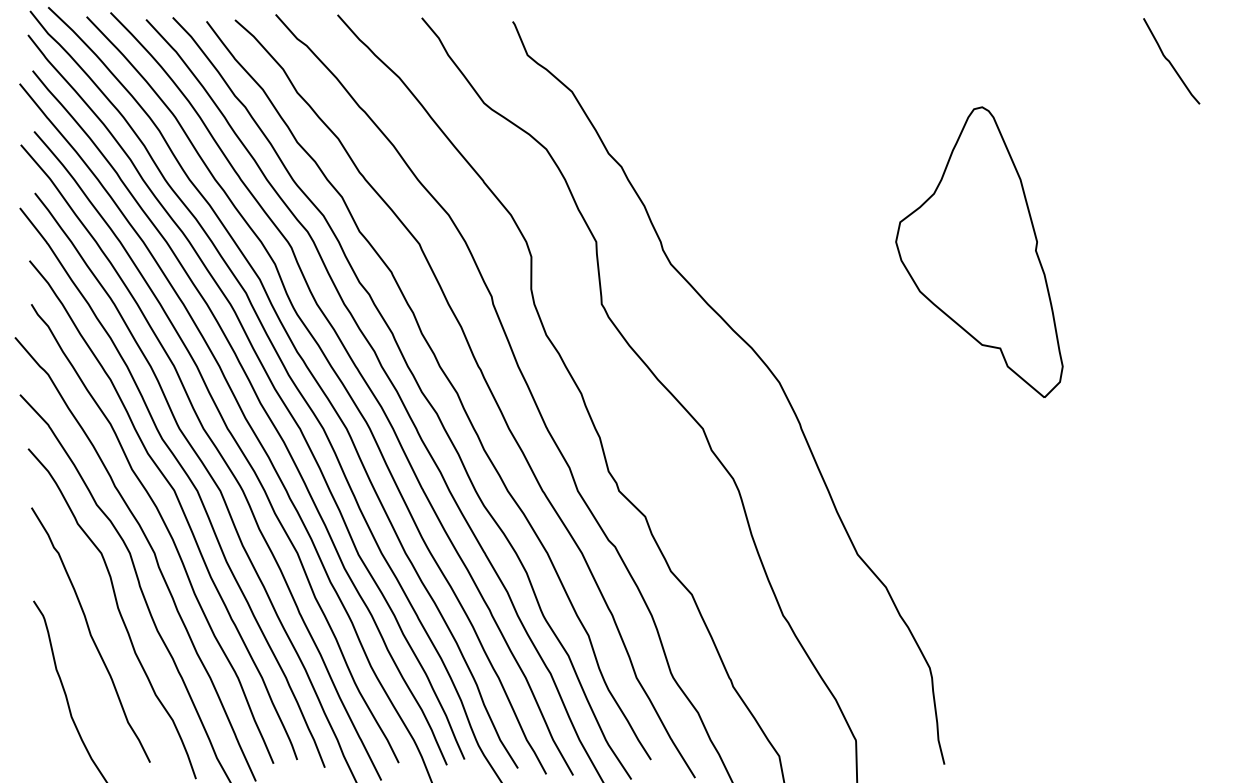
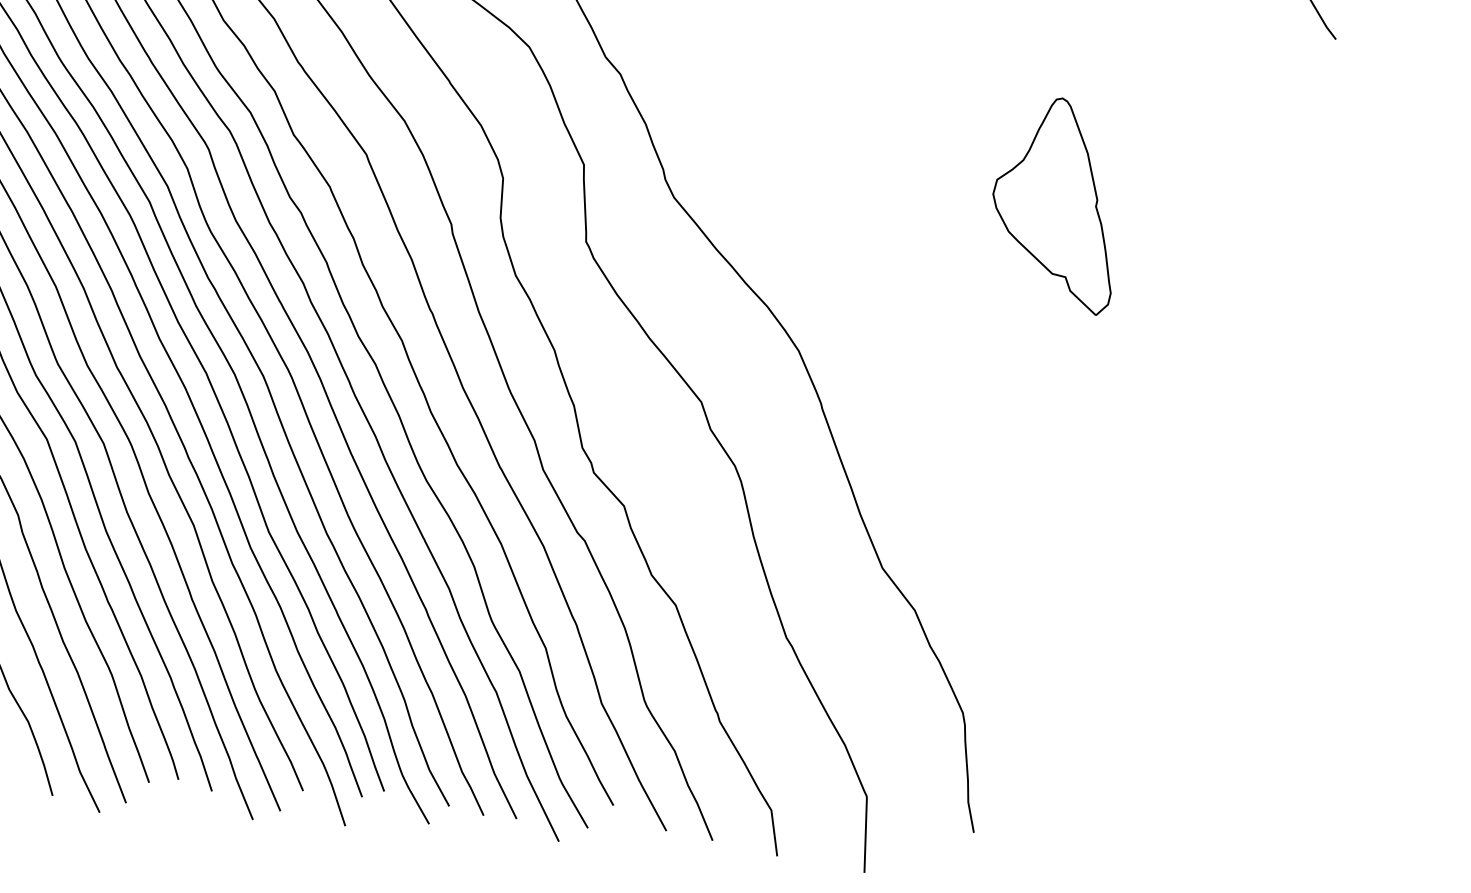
part: (979, 251) -> (1054, 204), size x0.6

